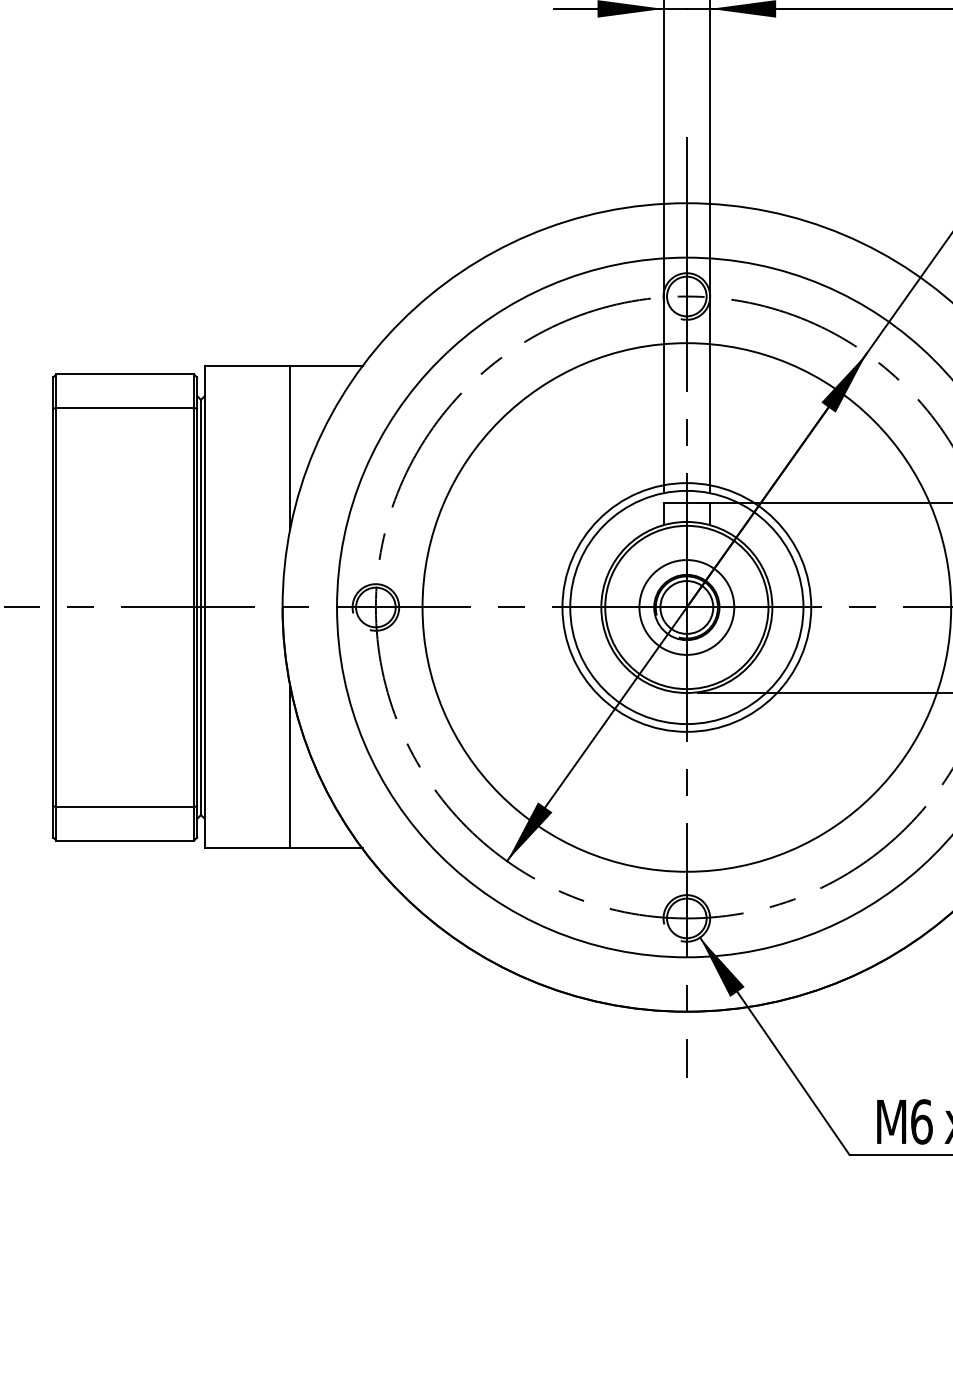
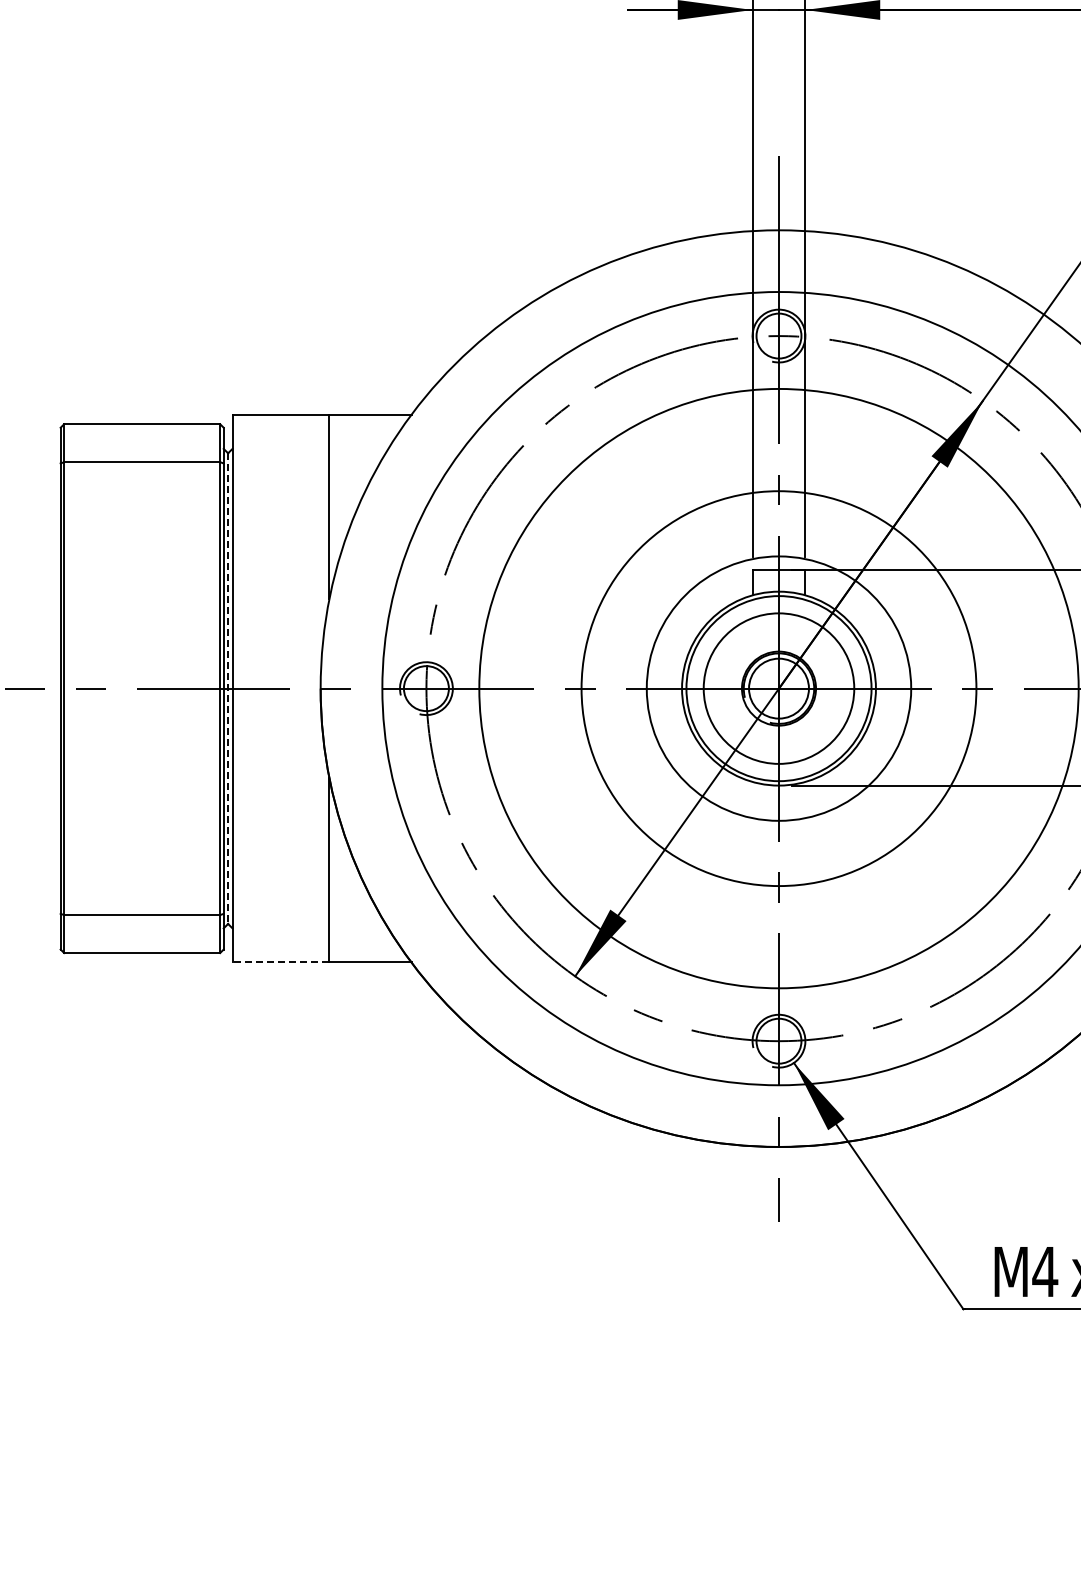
circle: (686, 607) -> (778, 688), size x1.4
circle: (686, 607) -> (778, 688), size x1.4
line: (201, 608) -> (228, 689), solid -> dashed
line: (247, 848) -> (280, 961), solid -> dashed
text: (921, 1121) -> (1045, 1271), 6 -> 4

